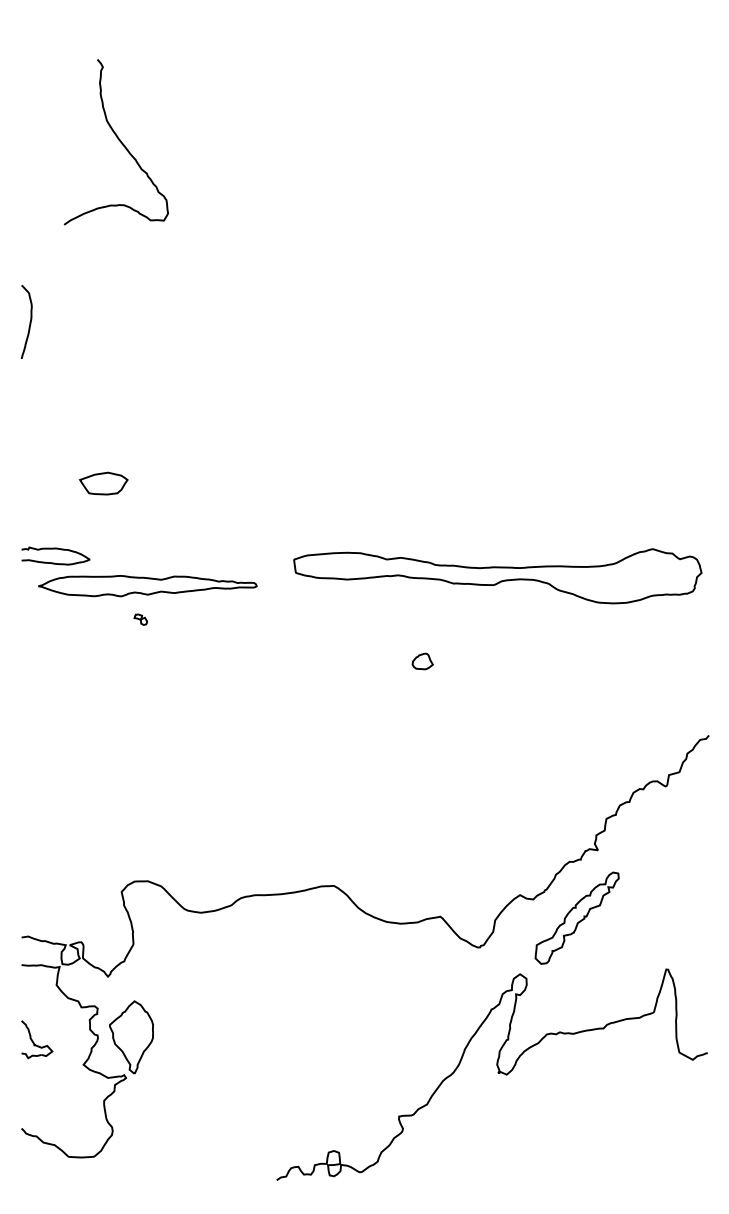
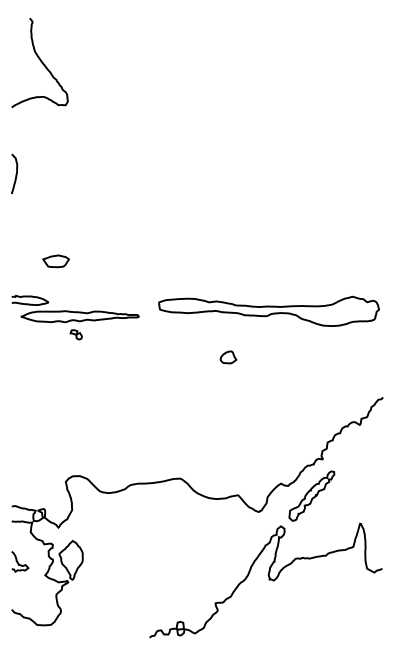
curve: (117, 139) -> (40, 61), moved
part: (139, 619) -> (75, 334), size x1.67
part: (422, 661) -> (228, 357), size x1.43

